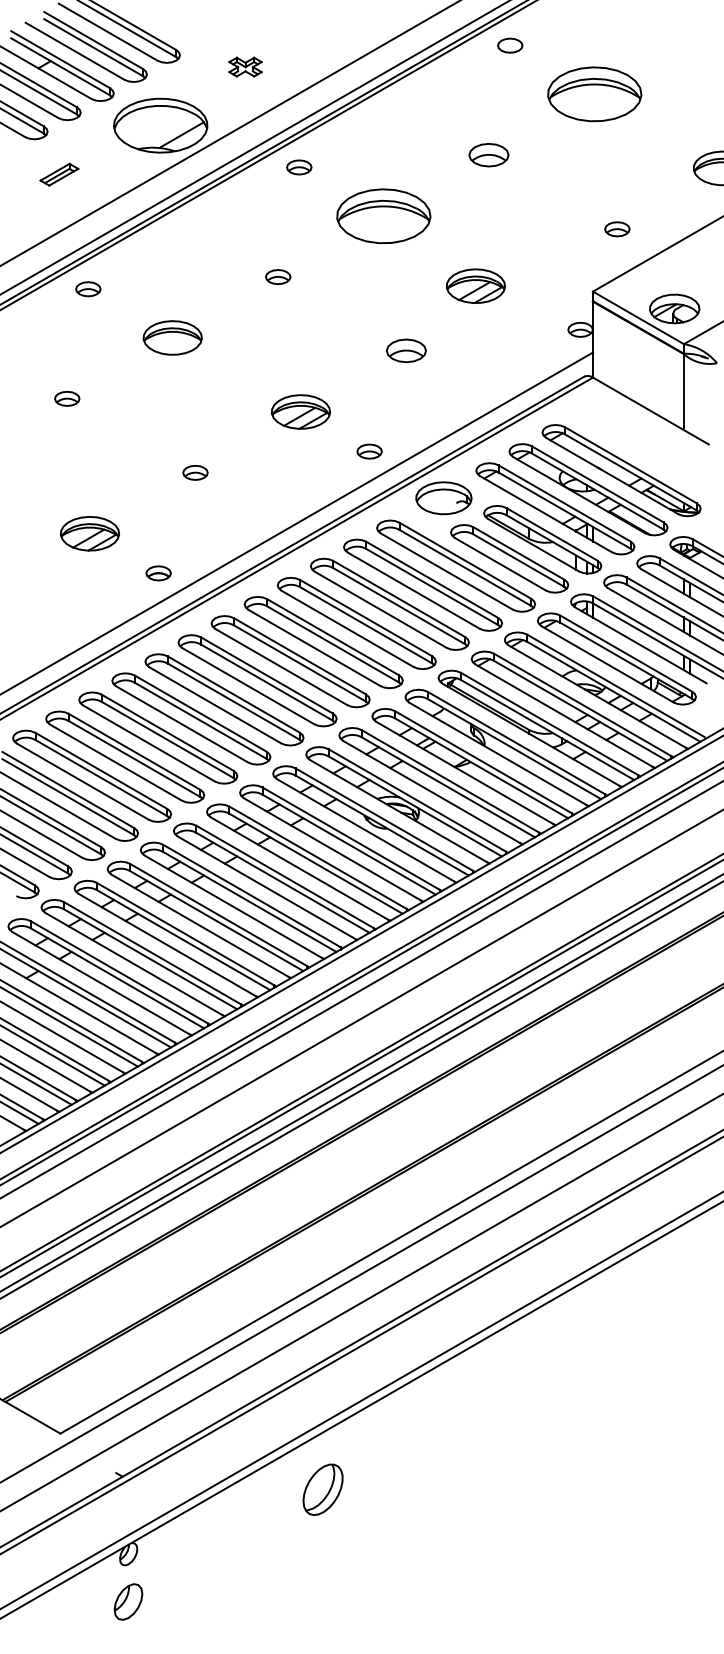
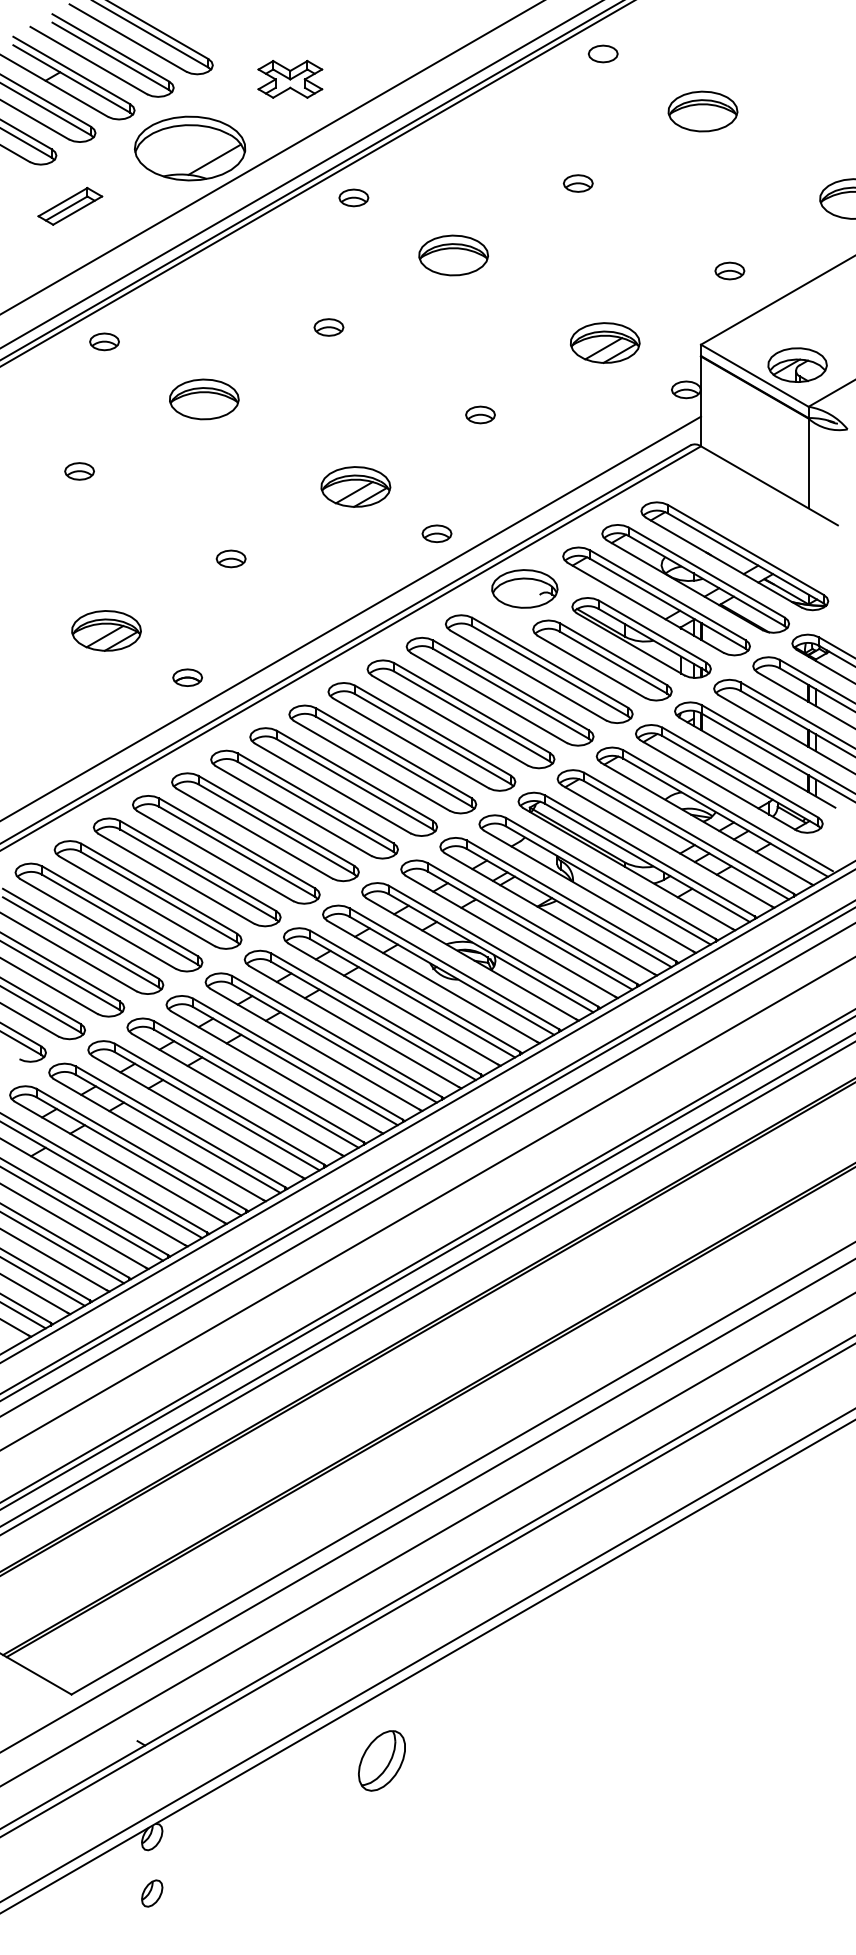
part: (245, 66) -> (290, 78), size x1.67
part: (594, 94) -> (702, 111), size x0.62
part: (489, 155) -> (578, 183), size x0.62
part: (59, 174) -> (70, 206), size x1.43
part: (383, 215) -> (453, 254), size x0.62
part: (475, 286) -> (604, 343), moved
part: (406, 351) -> (480, 415), size x0.62
part: (128, 1601) -> (152, 1892), size x0.62

